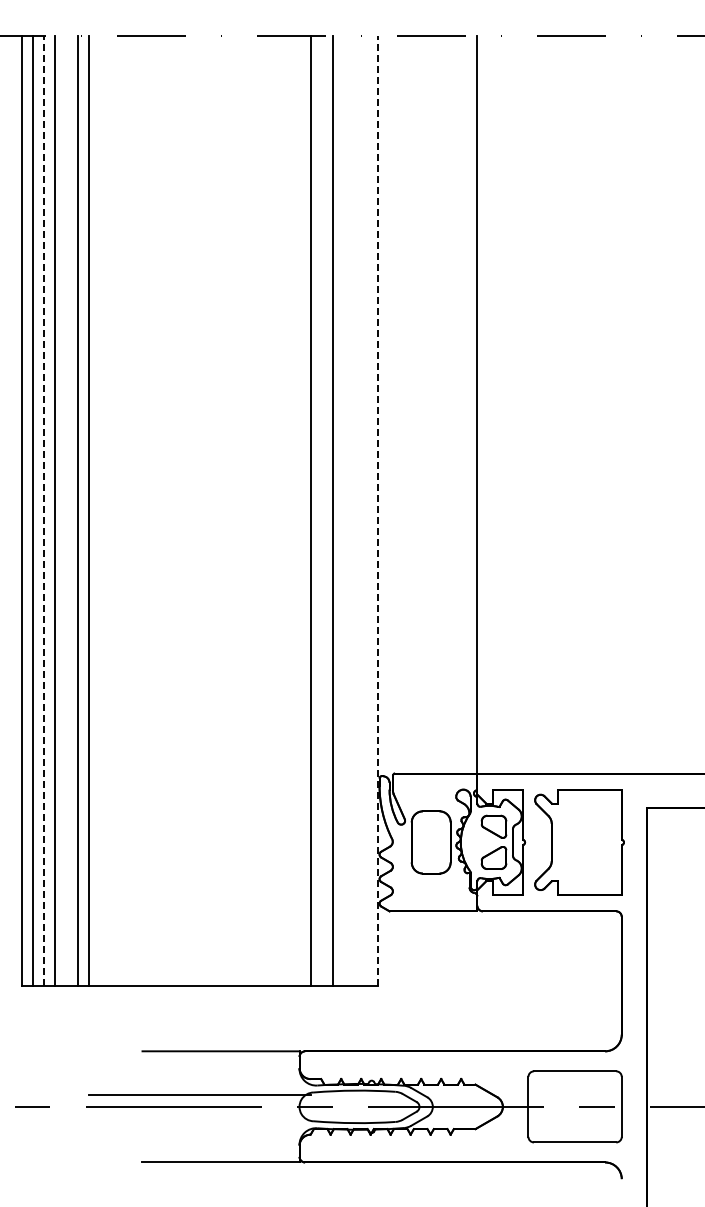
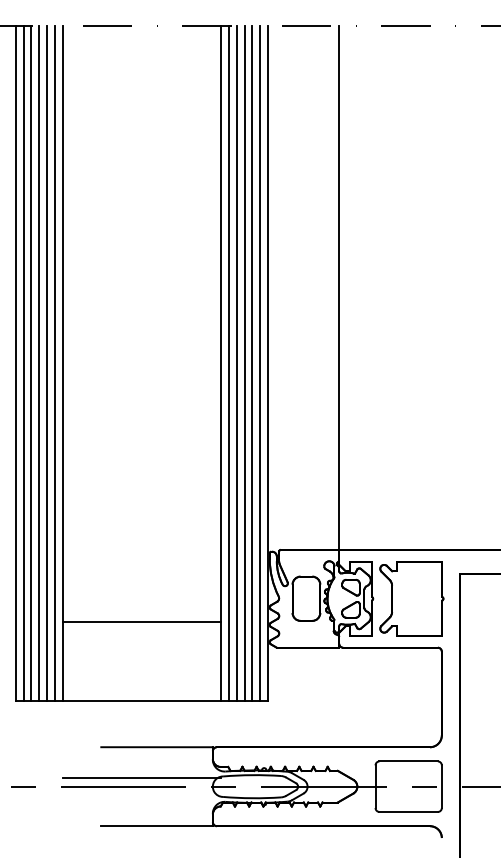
line: (44, 510) -> (31, 362), dashed -> solid
line: (66, 510) -> (47, 362), added
line: (321, 510) -> (228, 362), added
line: (344, 510) -> (244, 362), added
line: (355, 510) -> (252, 362), added
line: (366, 510) -> (260, 362), added
line: (377, 510) -> (268, 362), dashed -> solid
line: (199, 874) -> (141, 621), added

